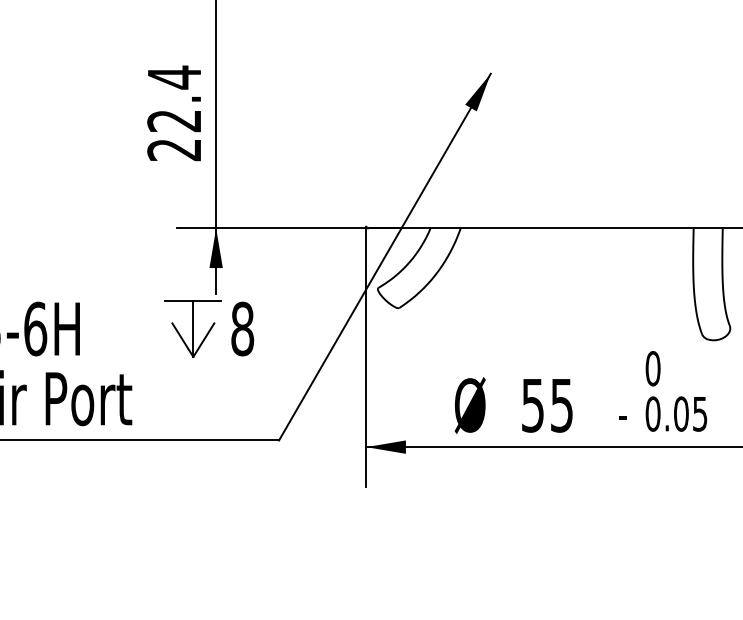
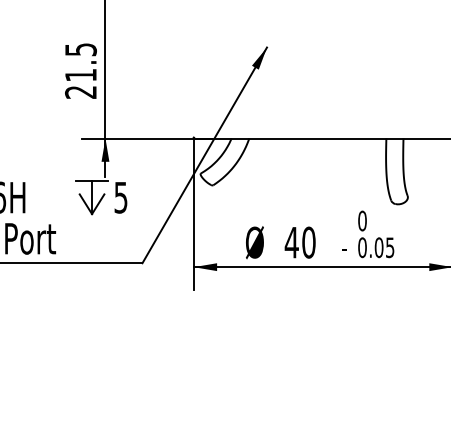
text: (173, 97) -> (80, 61), 22.4 -> 21.5
text: (241, 328) -> (120, 197), 8 -> 5
text: (546, 405) -> (299, 242), 55 -> 40

